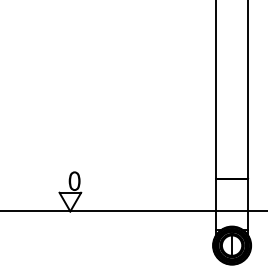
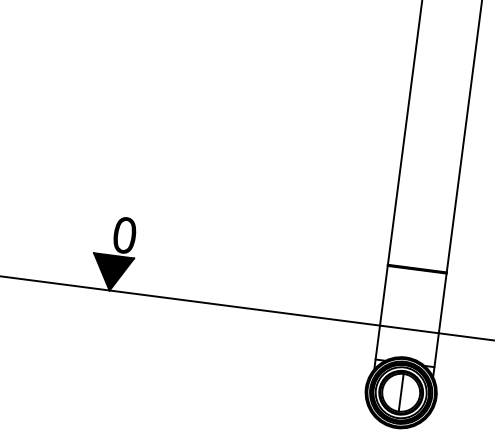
fill: (70, 201) -> (112, 272), added

